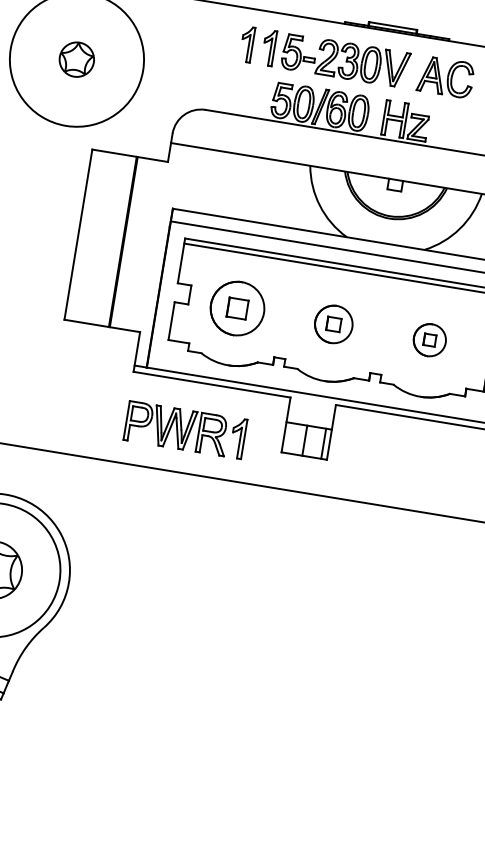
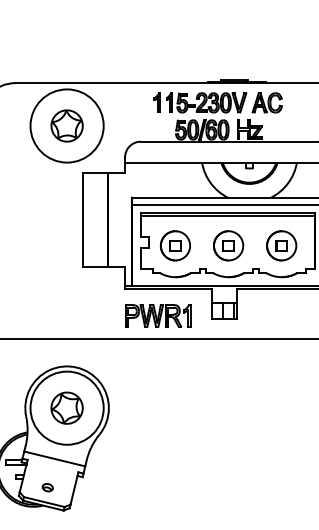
part: (76, 58) -> (66, 125), size x1.67
part: (333, 323) -> (228, 245), size x1.43
part: (429, 339) -> (281, 245), size x1.67

